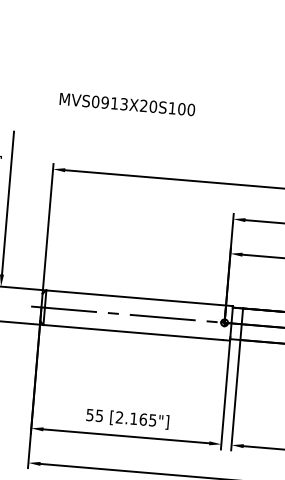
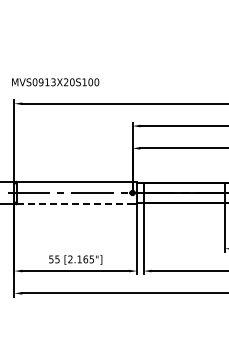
text: (127, 104) -> (55, 82), moved
line: (134, 333) -> (75, 204), solid -> dashed

